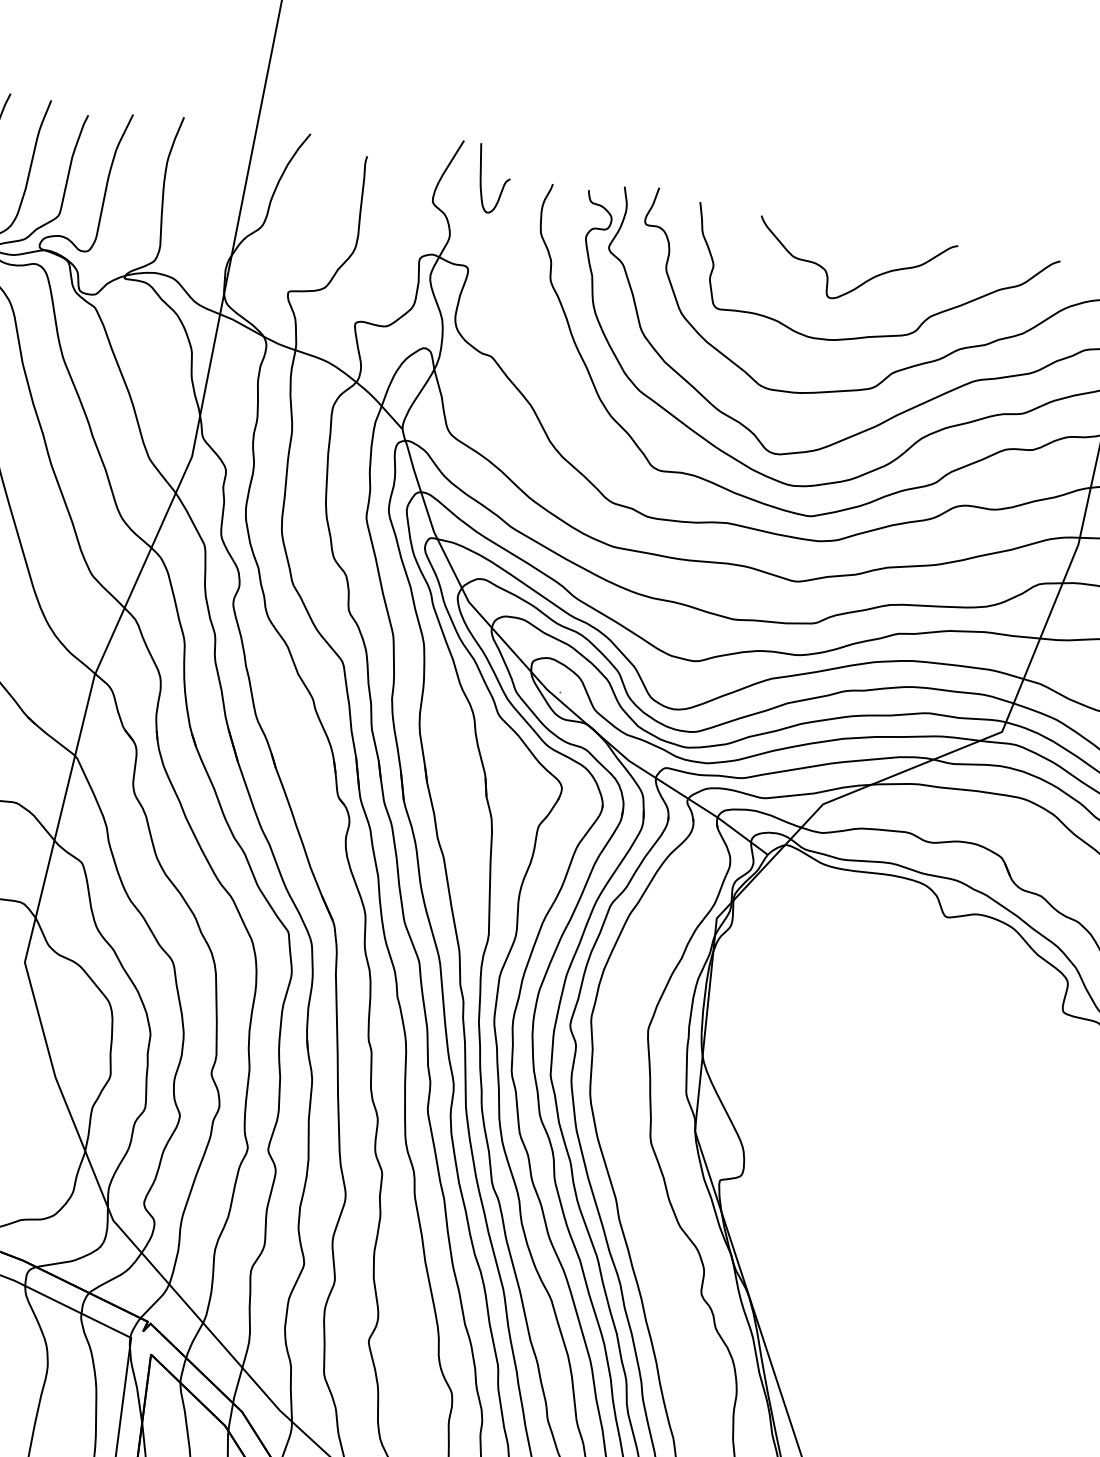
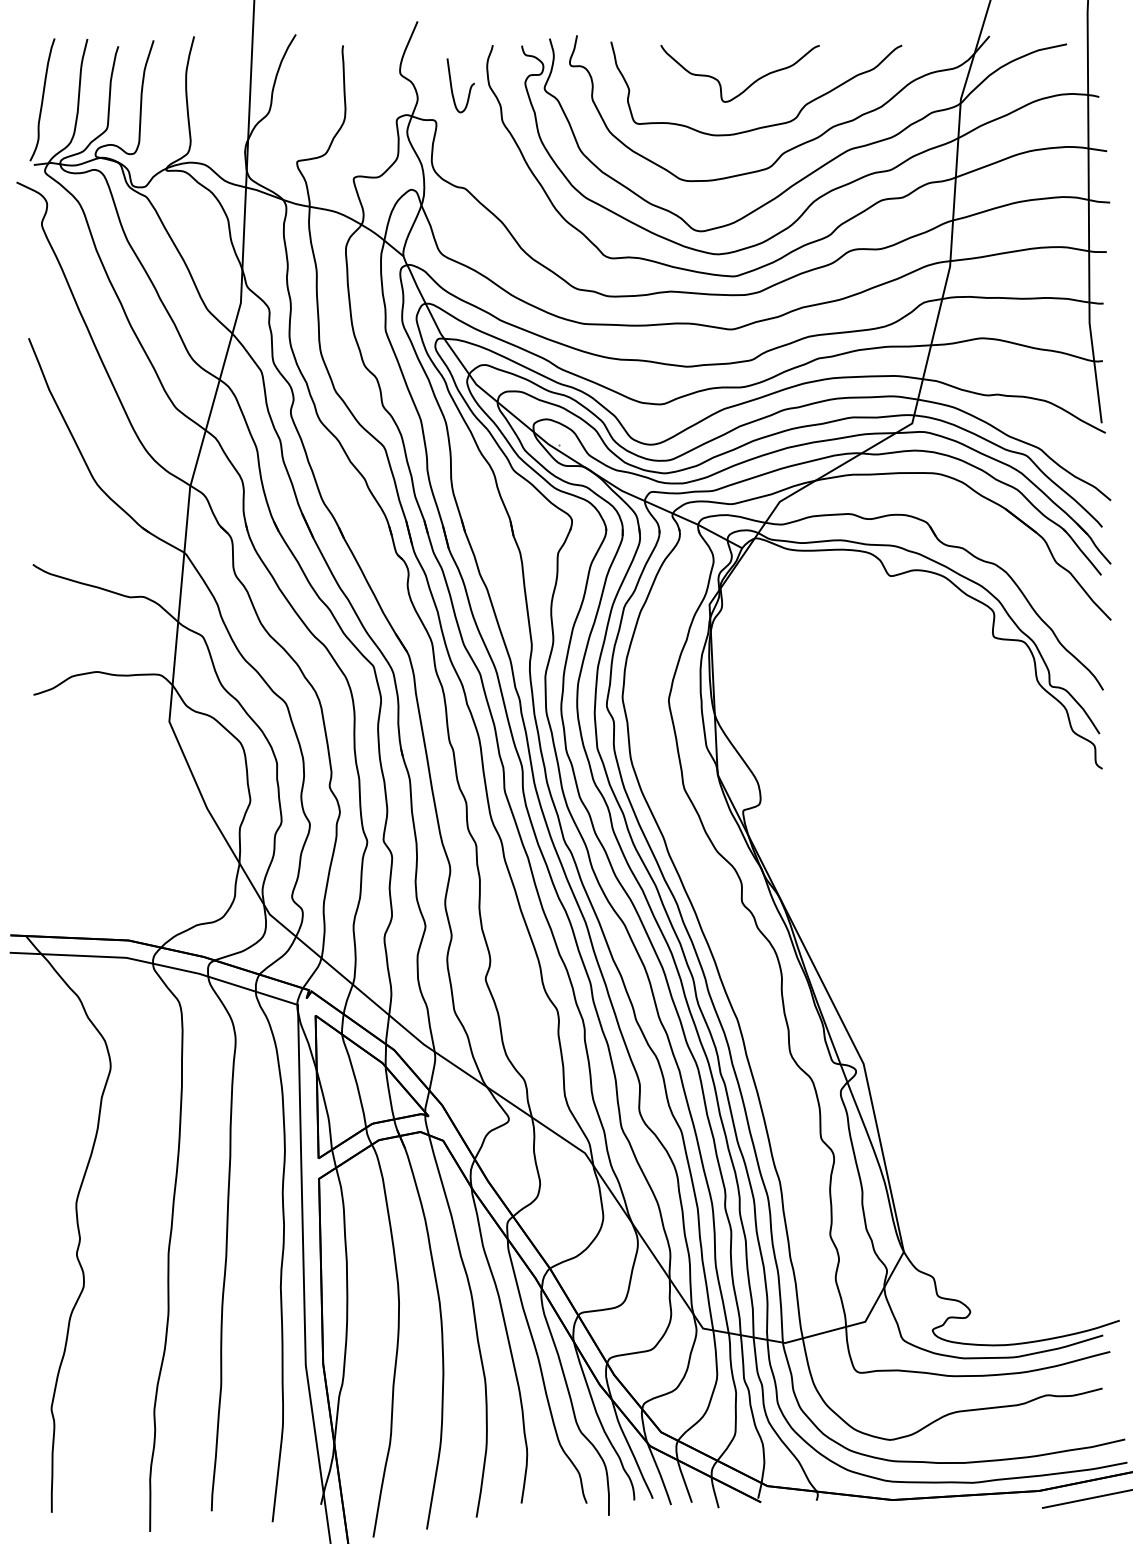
curve: (482, 178) -> (452, 86), moved

